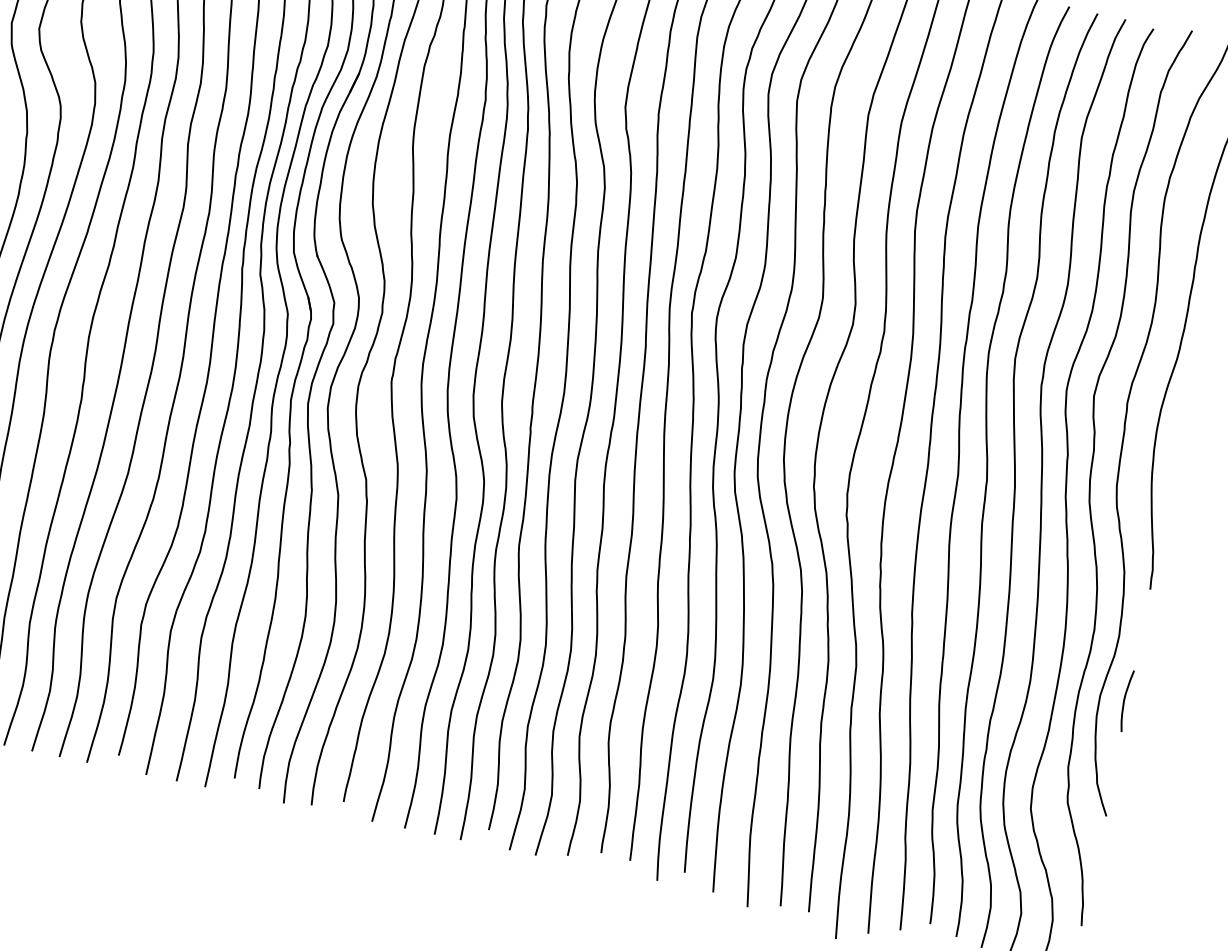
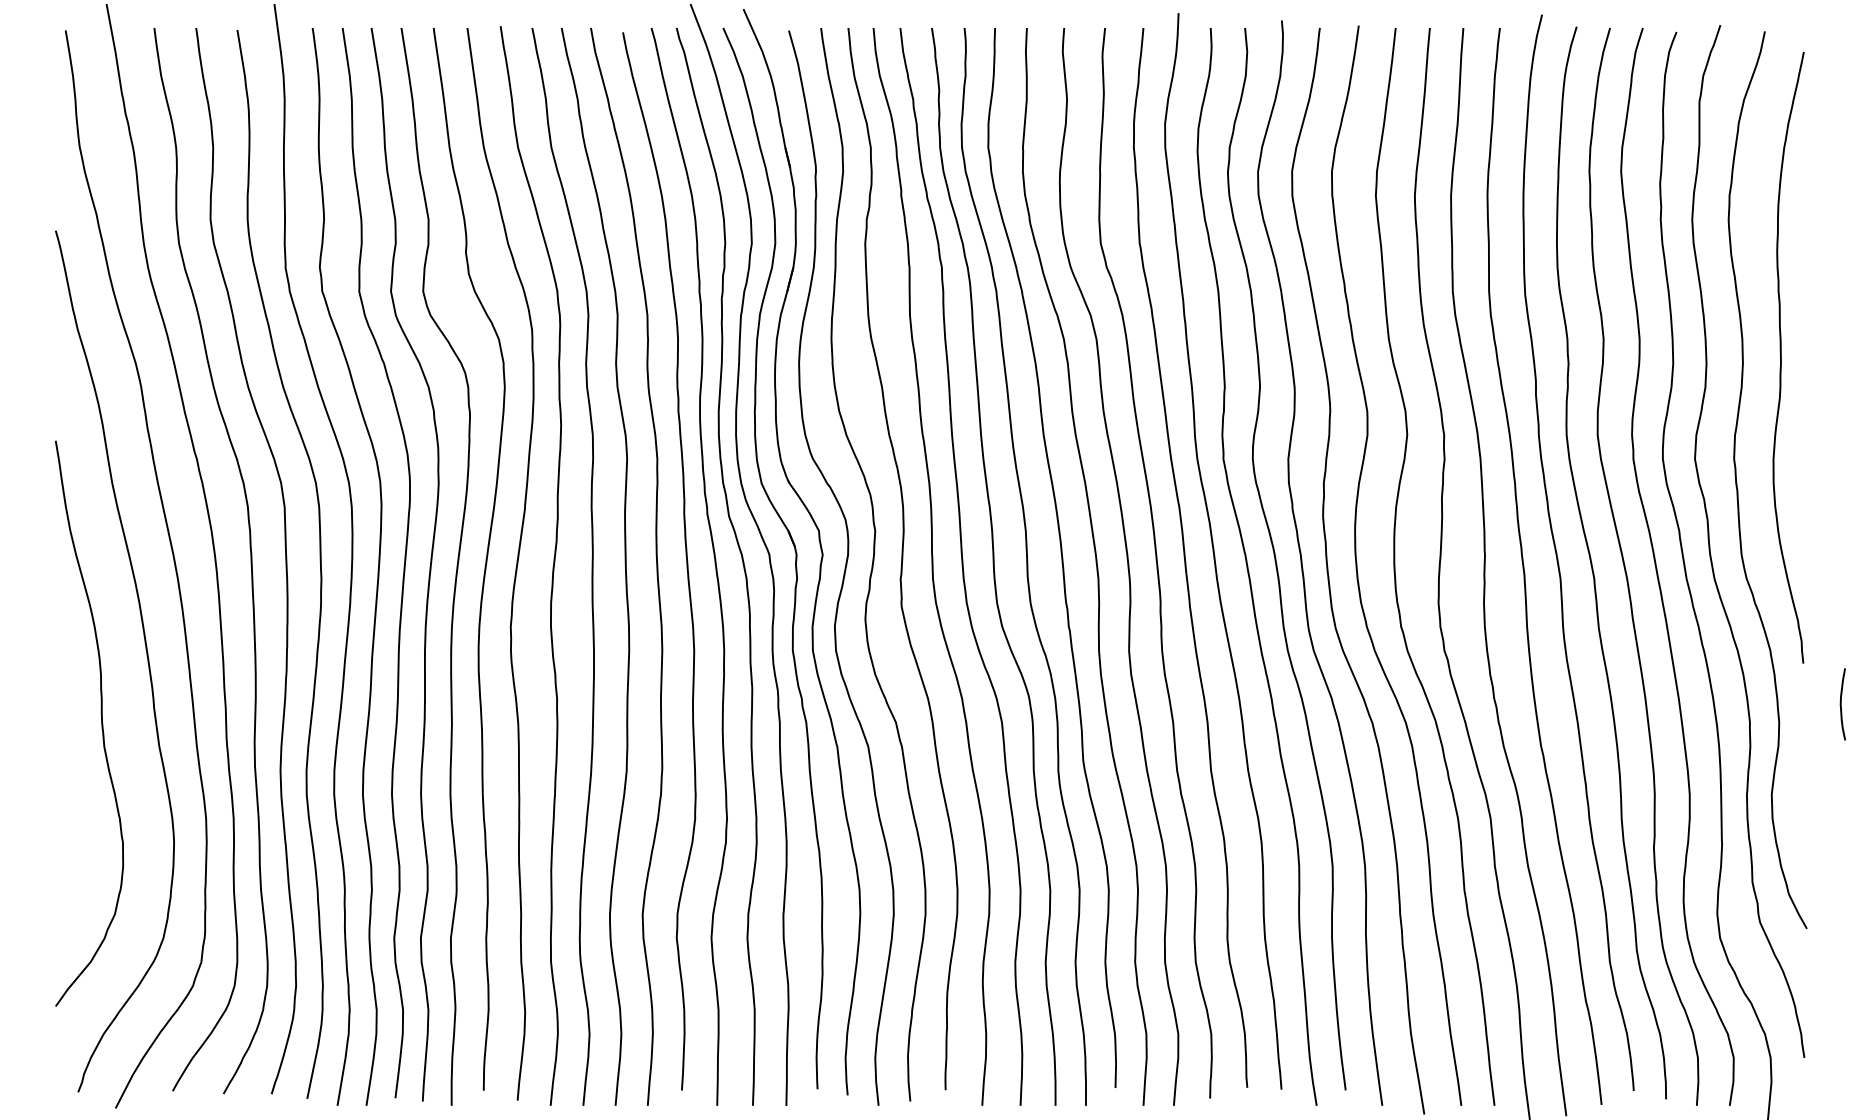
curve: (1124, 700) -> (1841, 704), moved

